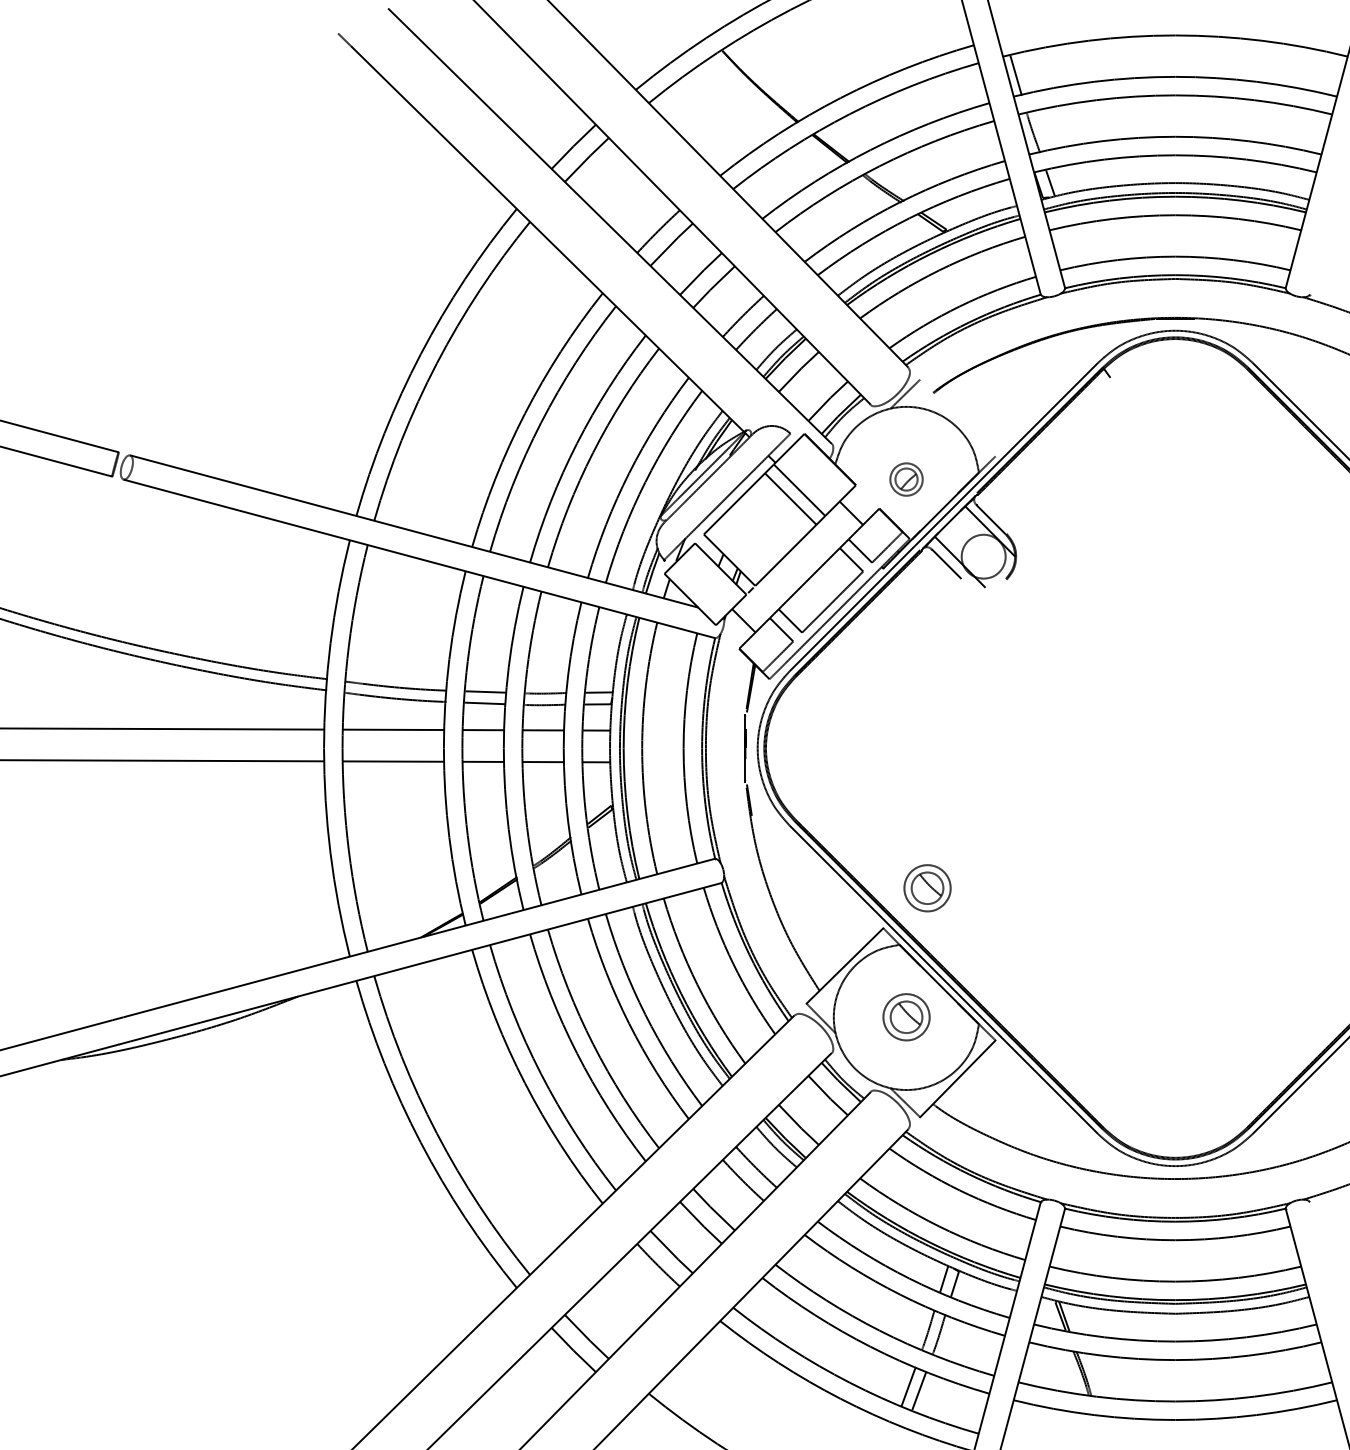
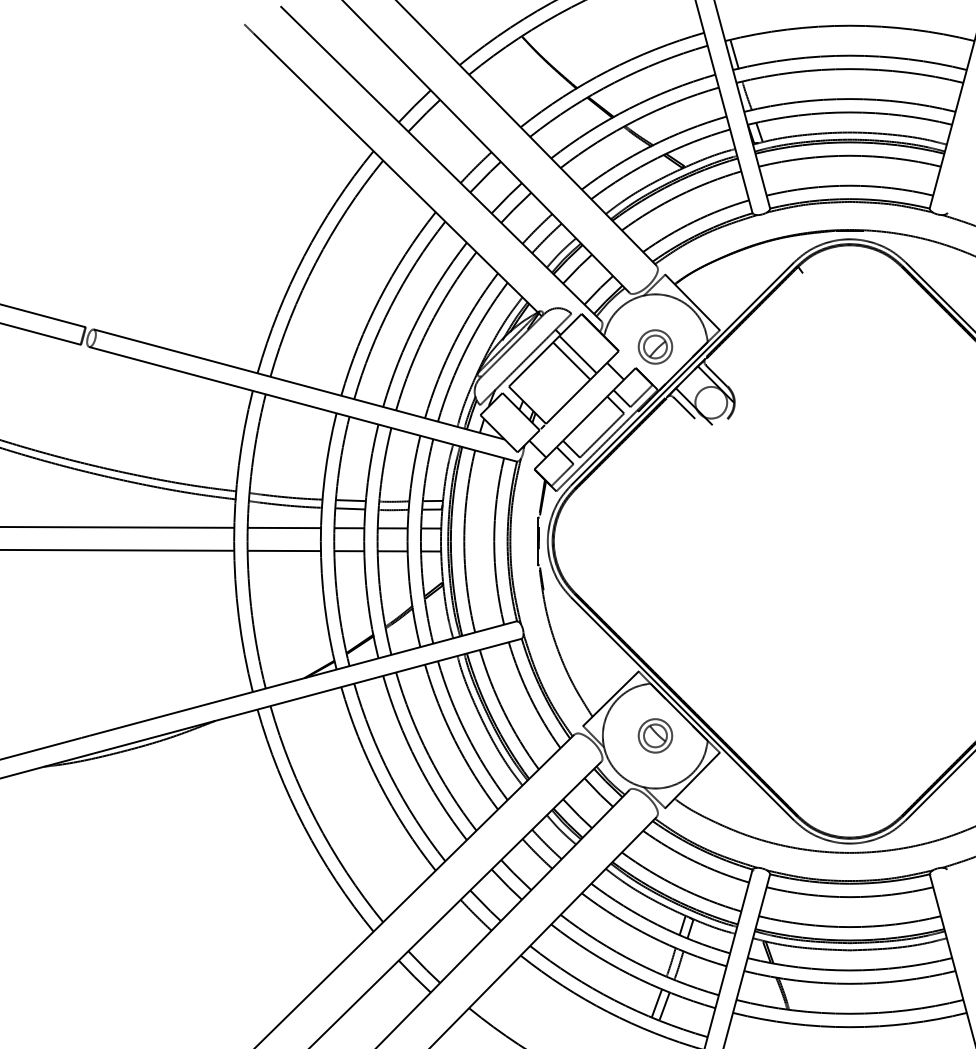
line: (957, 417) -> (692, 302), added
part: (906, 479) -> (655, 346), size x1.43
part: (927, 888) -> (670, 642), removed

